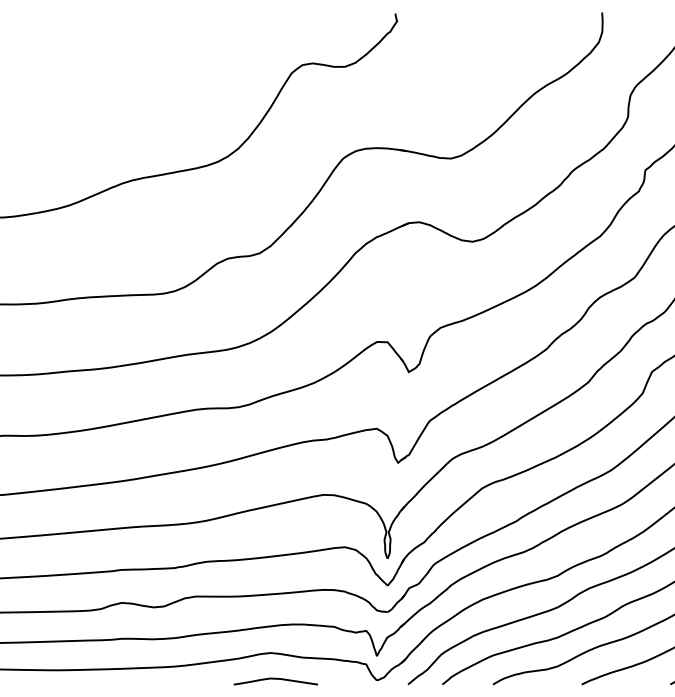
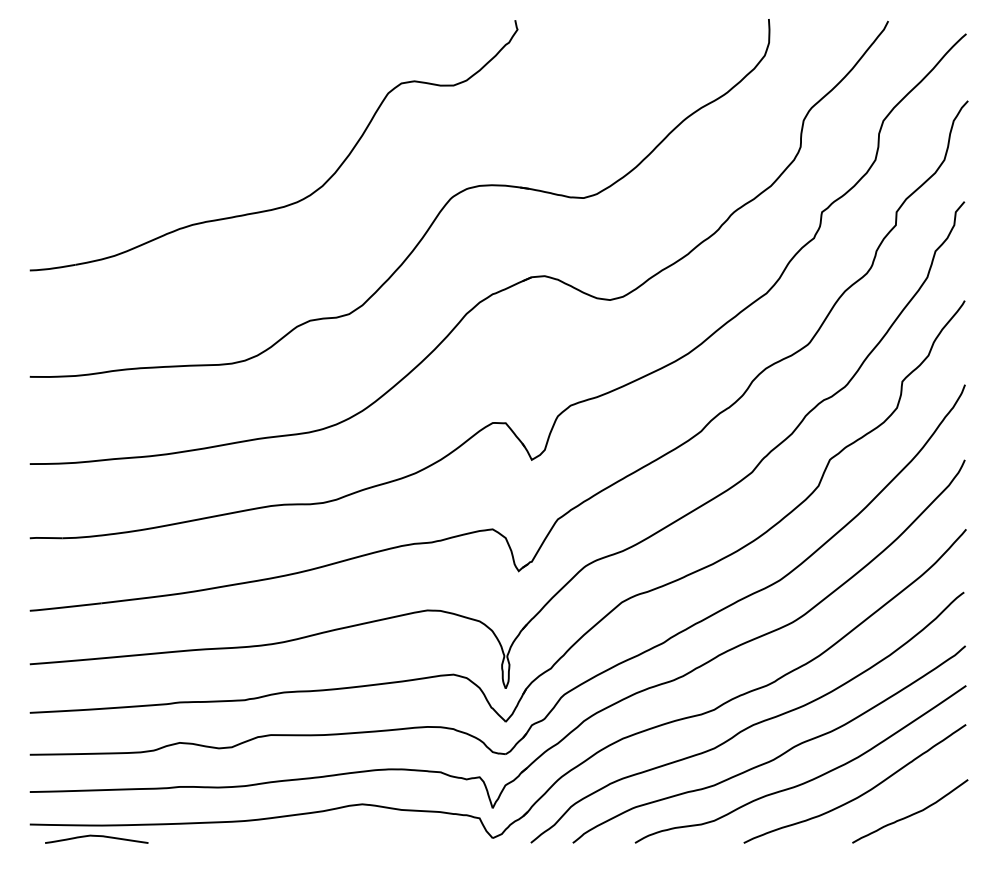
curve: (275, 679) -> (96, 836), moved

